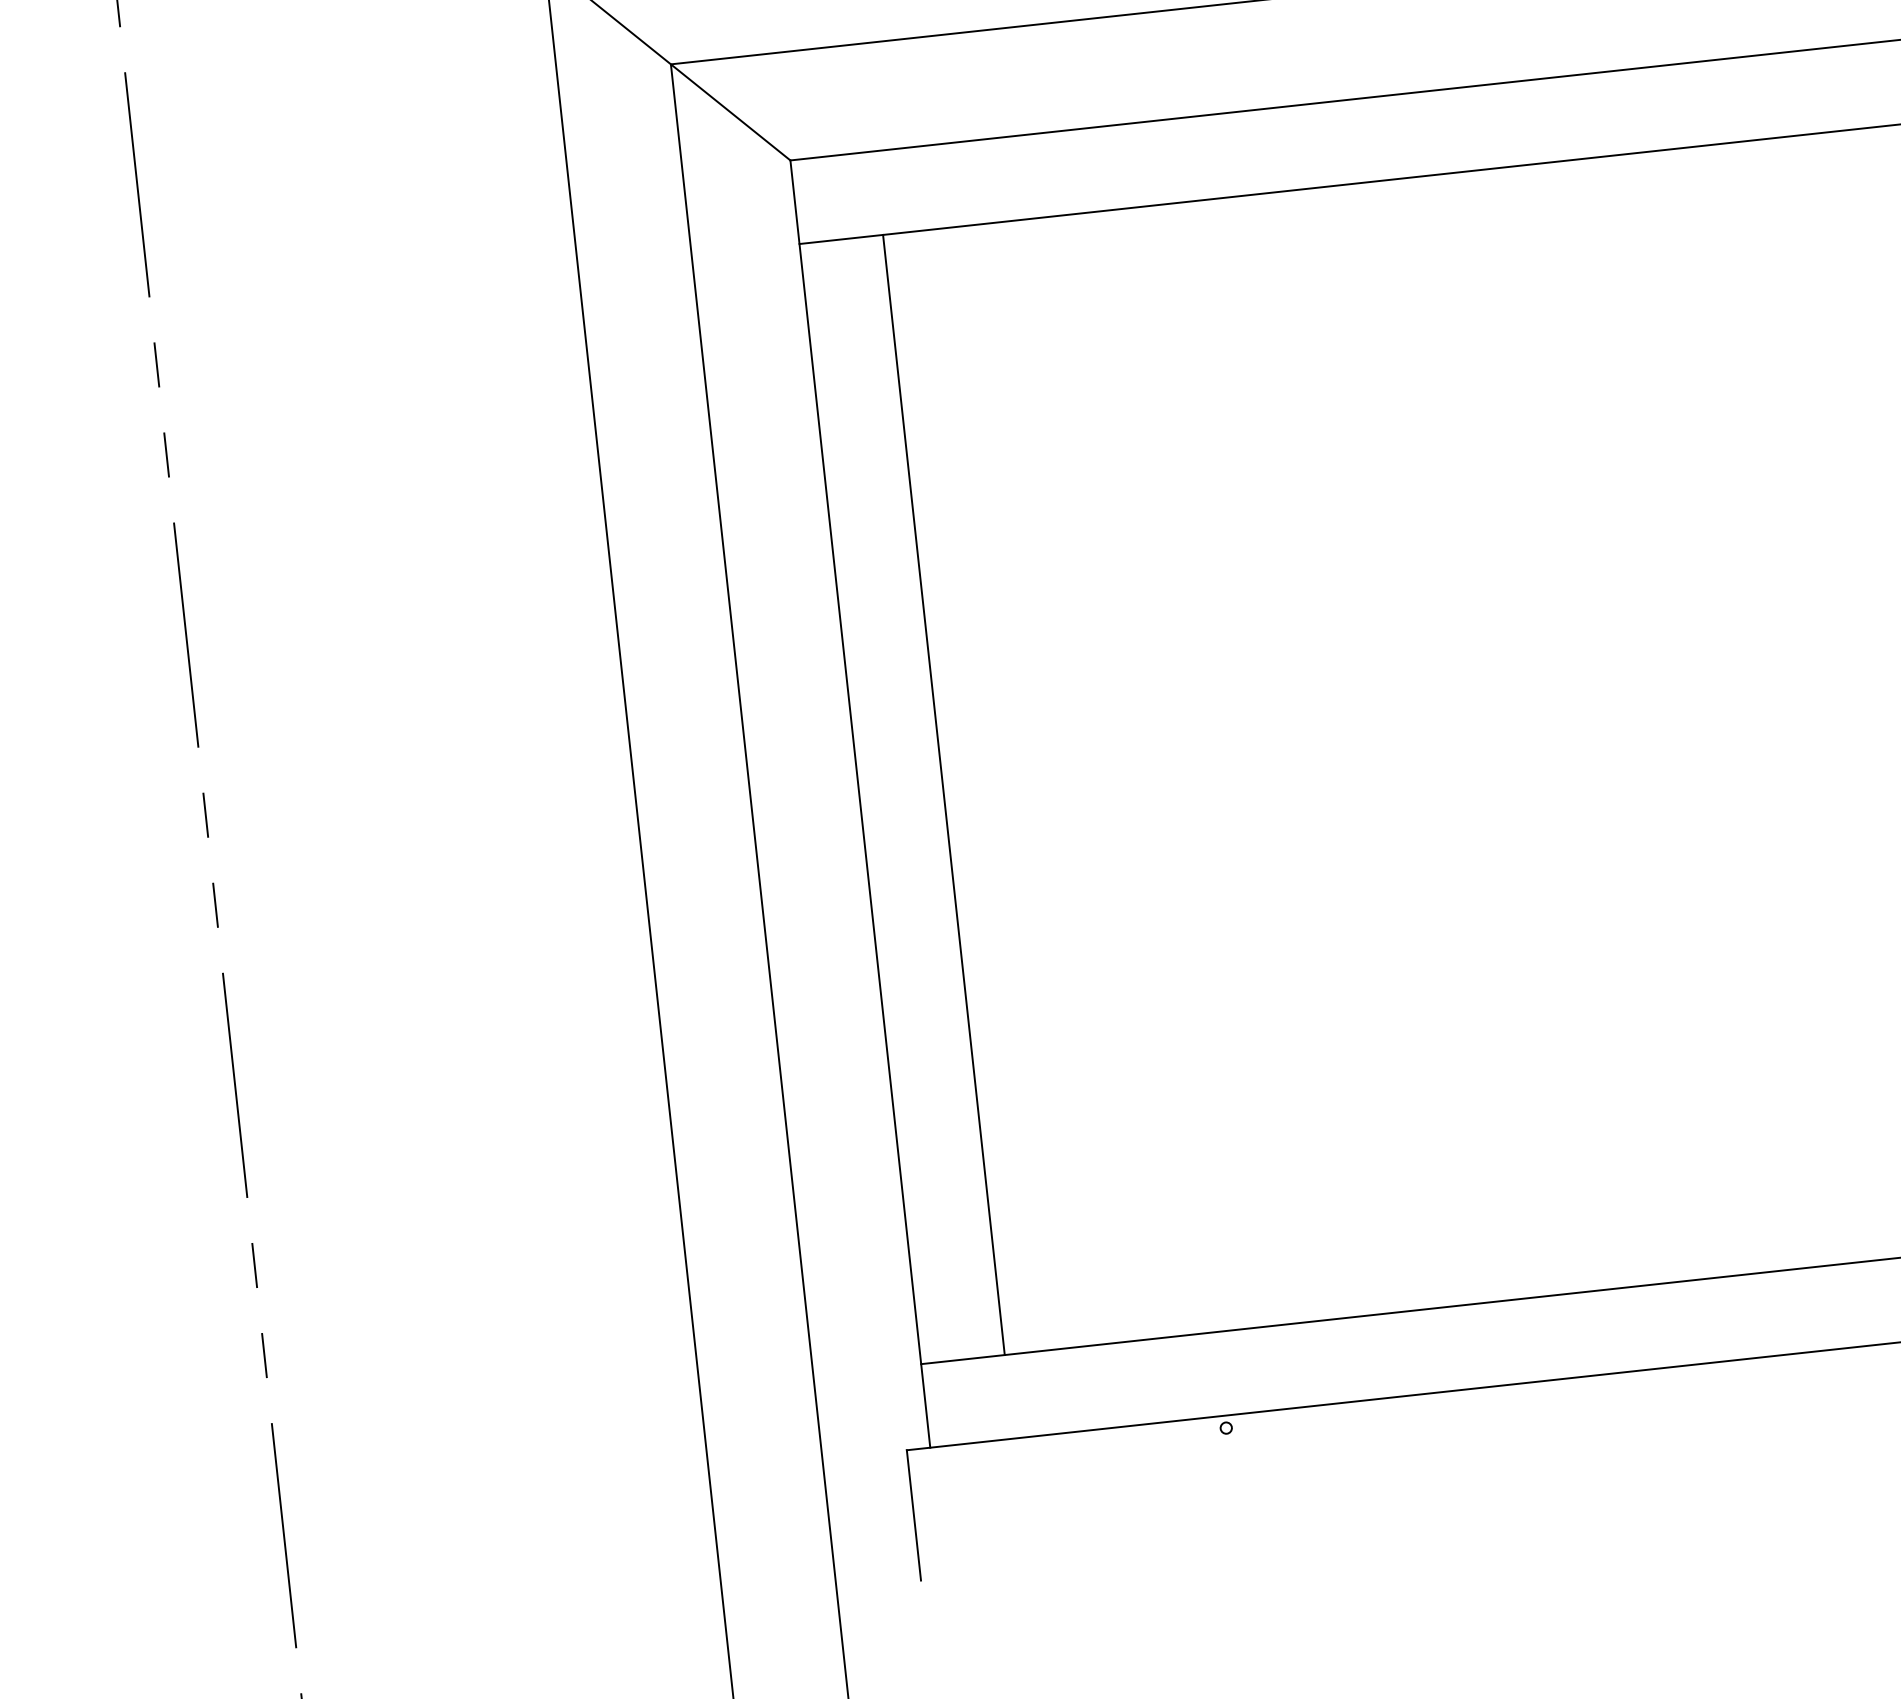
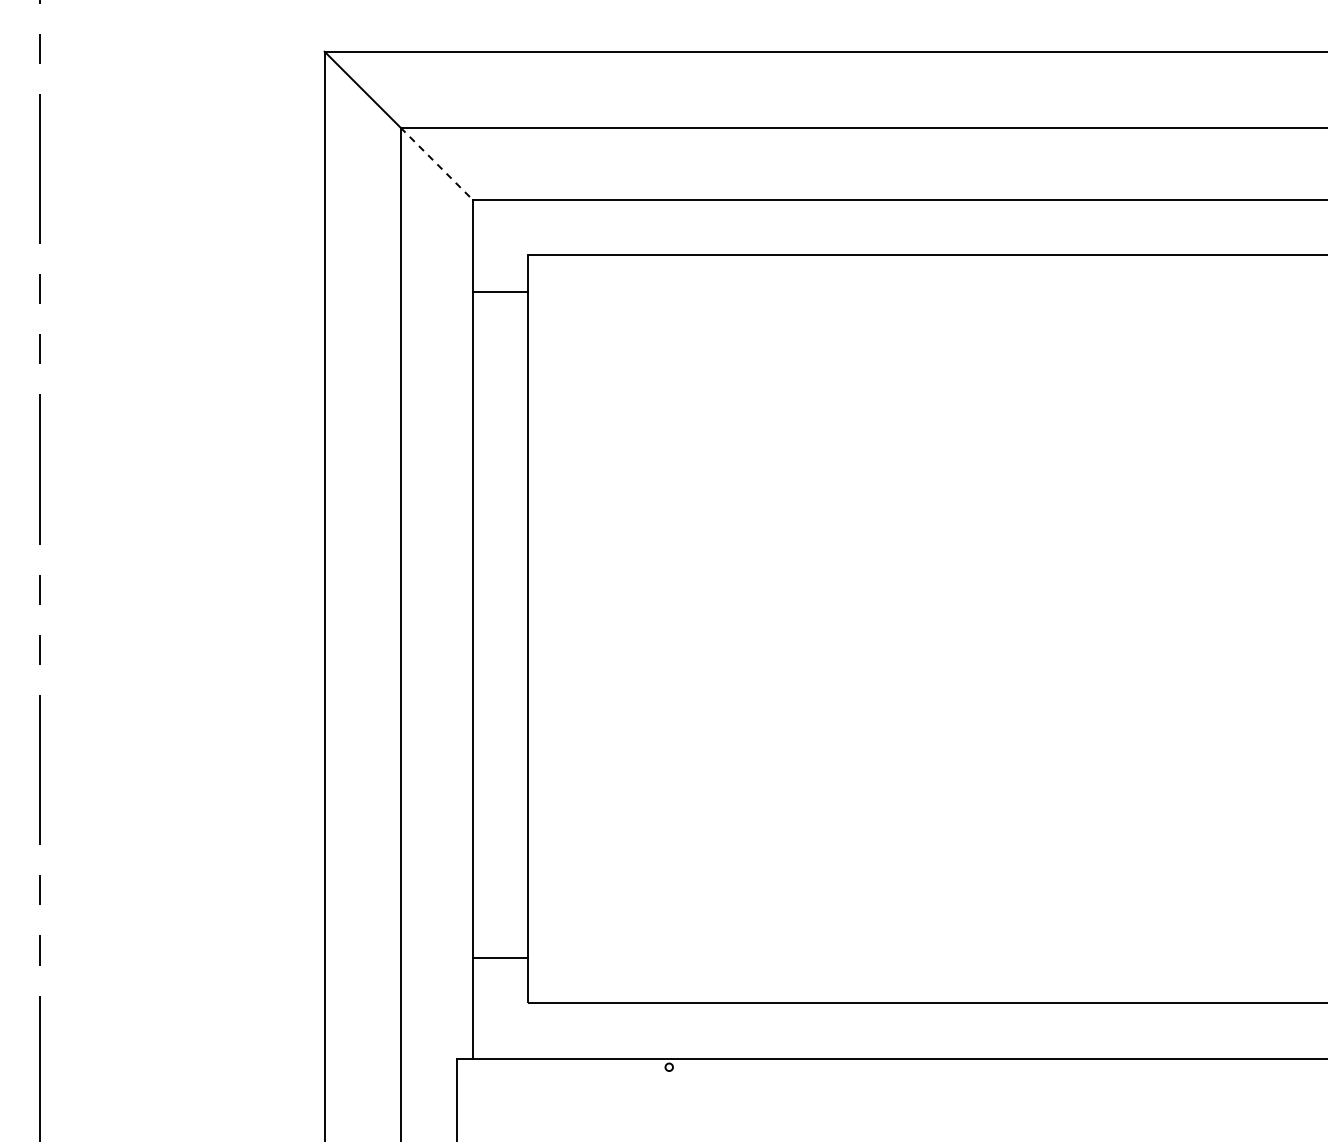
line: (730, 112) -> (436, 163), solid -> dashed
line: (841, 239) -> (500, 292), moved
line: (963, 1360) -> (500, 958), moved

